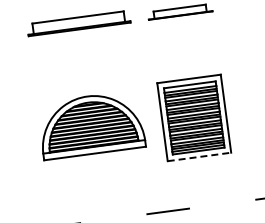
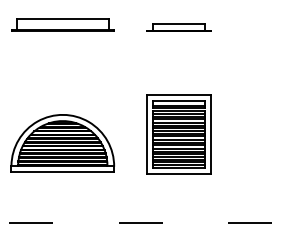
part: (78, 22) -> (62, 24), moved
part: (90, 124) -> (62, 143), moved
line: (200, 156) -> (179, 173), dashed -> solid

